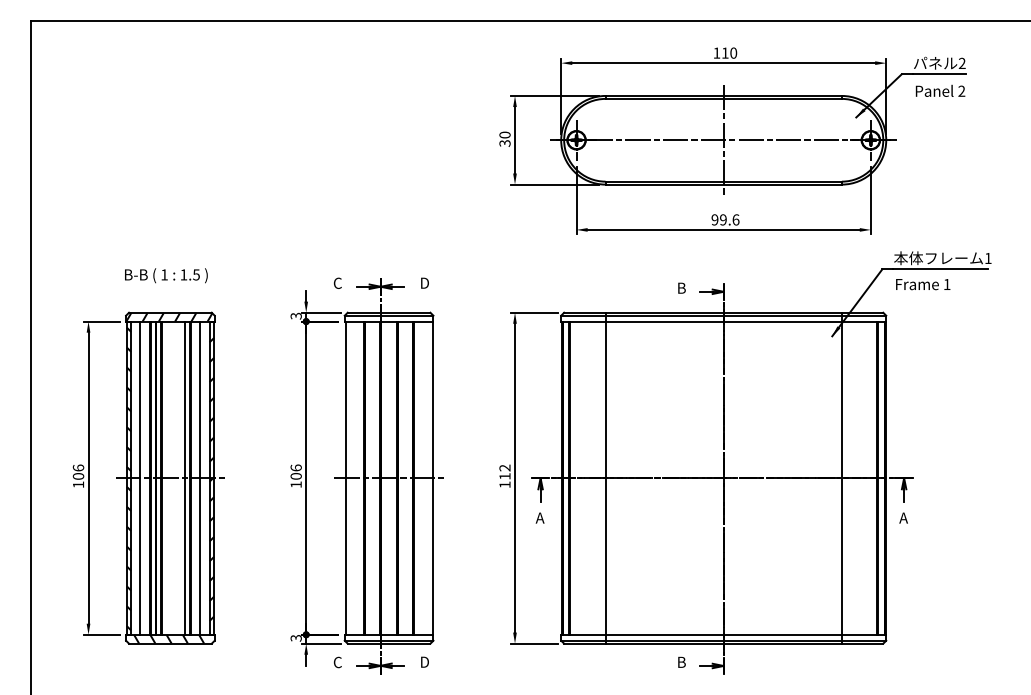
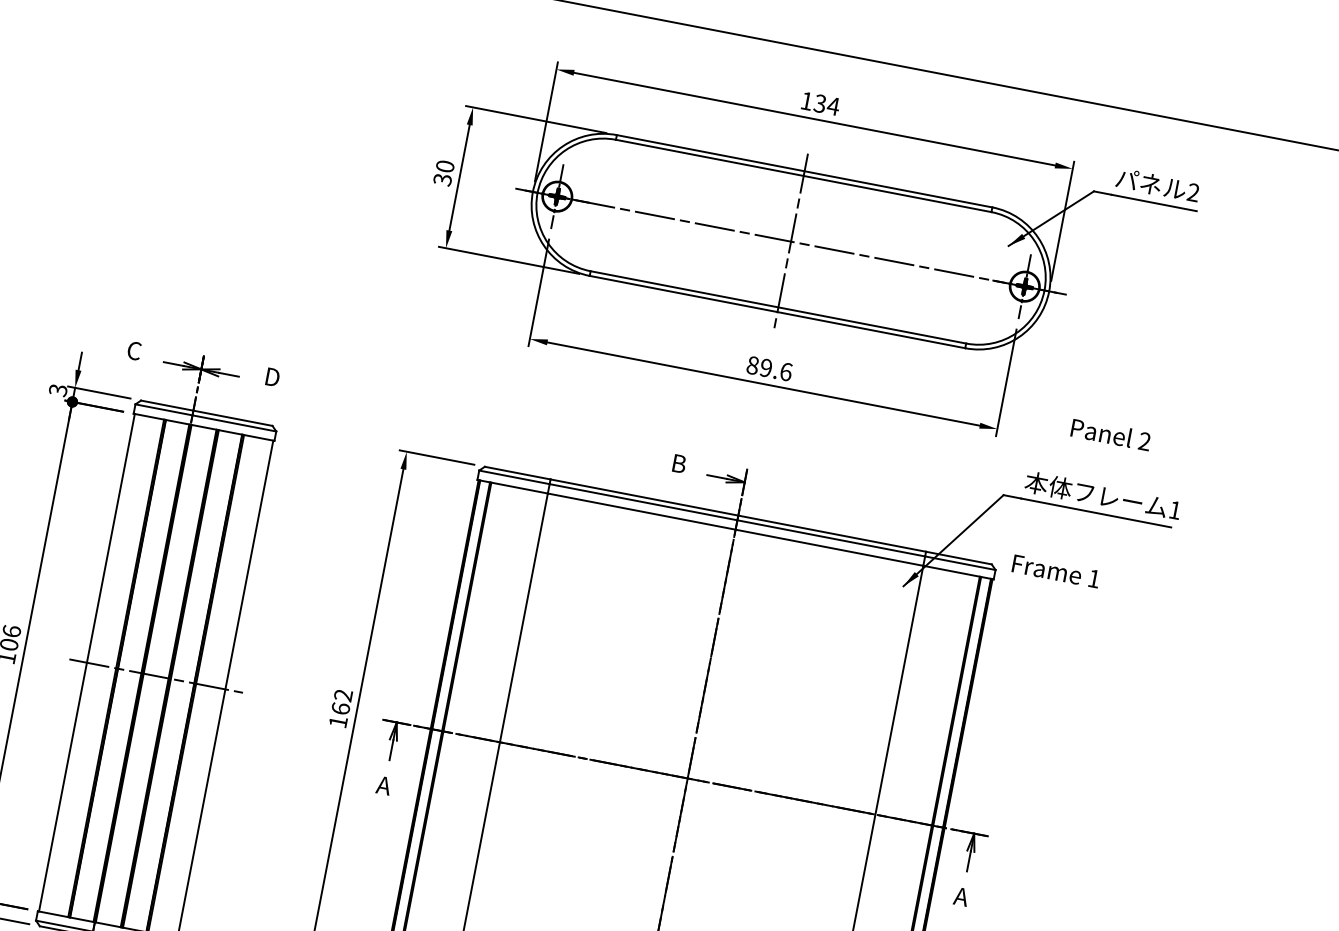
text: (729, 52) -> (827, 104), 110 -> 134
text: (940, 90) -> (1111, 433), moved
text: (714, 219) -> (752, 364), 99.6 -> 89.6
text: (923, 284) -> (1056, 571), moved
text: (504, 476) -> (340, 708), 112 -> 162

